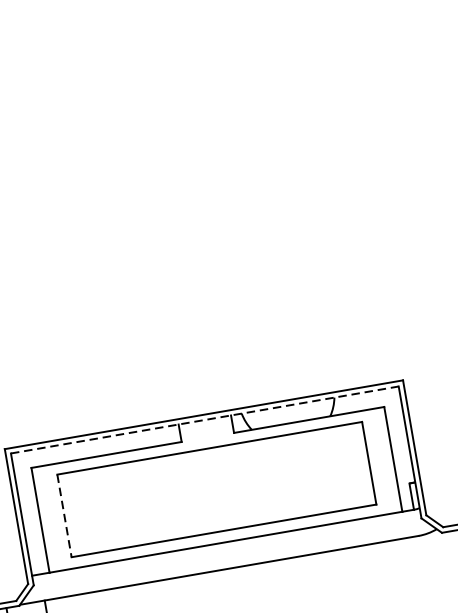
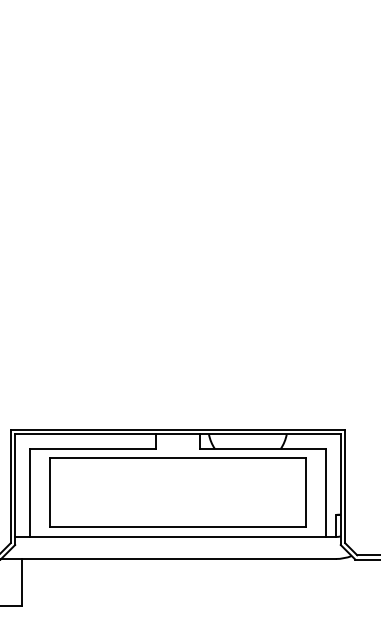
line: (204, 420) -> (177, 434), dashed -> solid
line: (63, 515) -> (49, 492), dashed -> solid

